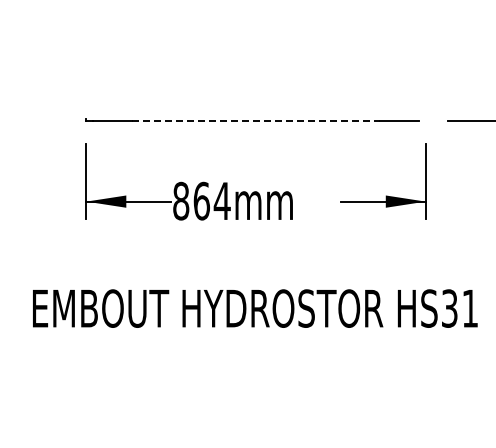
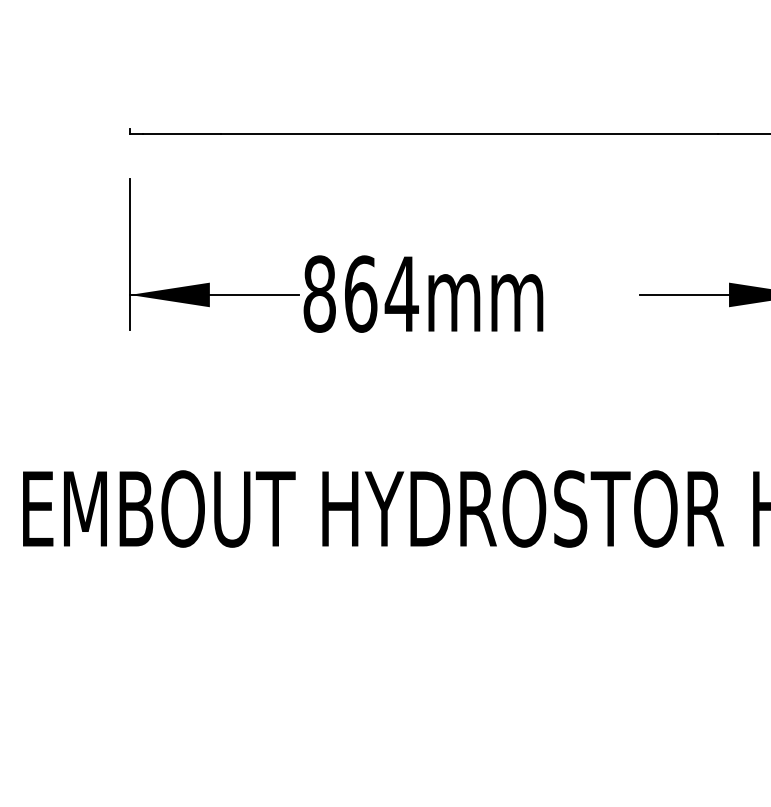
line: (256, 121) -> (470, 134), dashed -> solid

